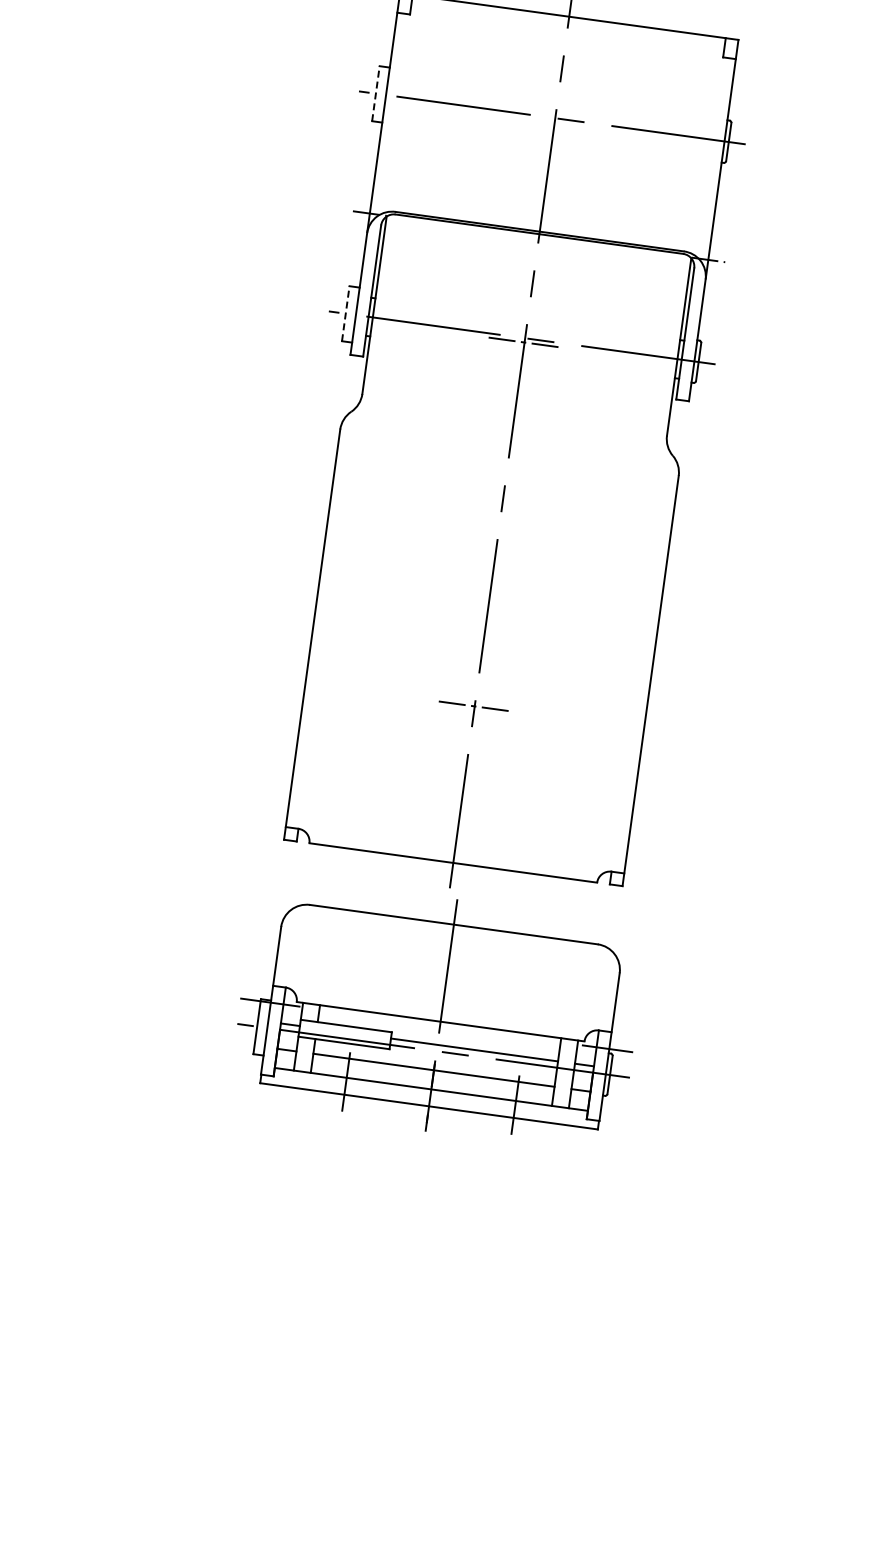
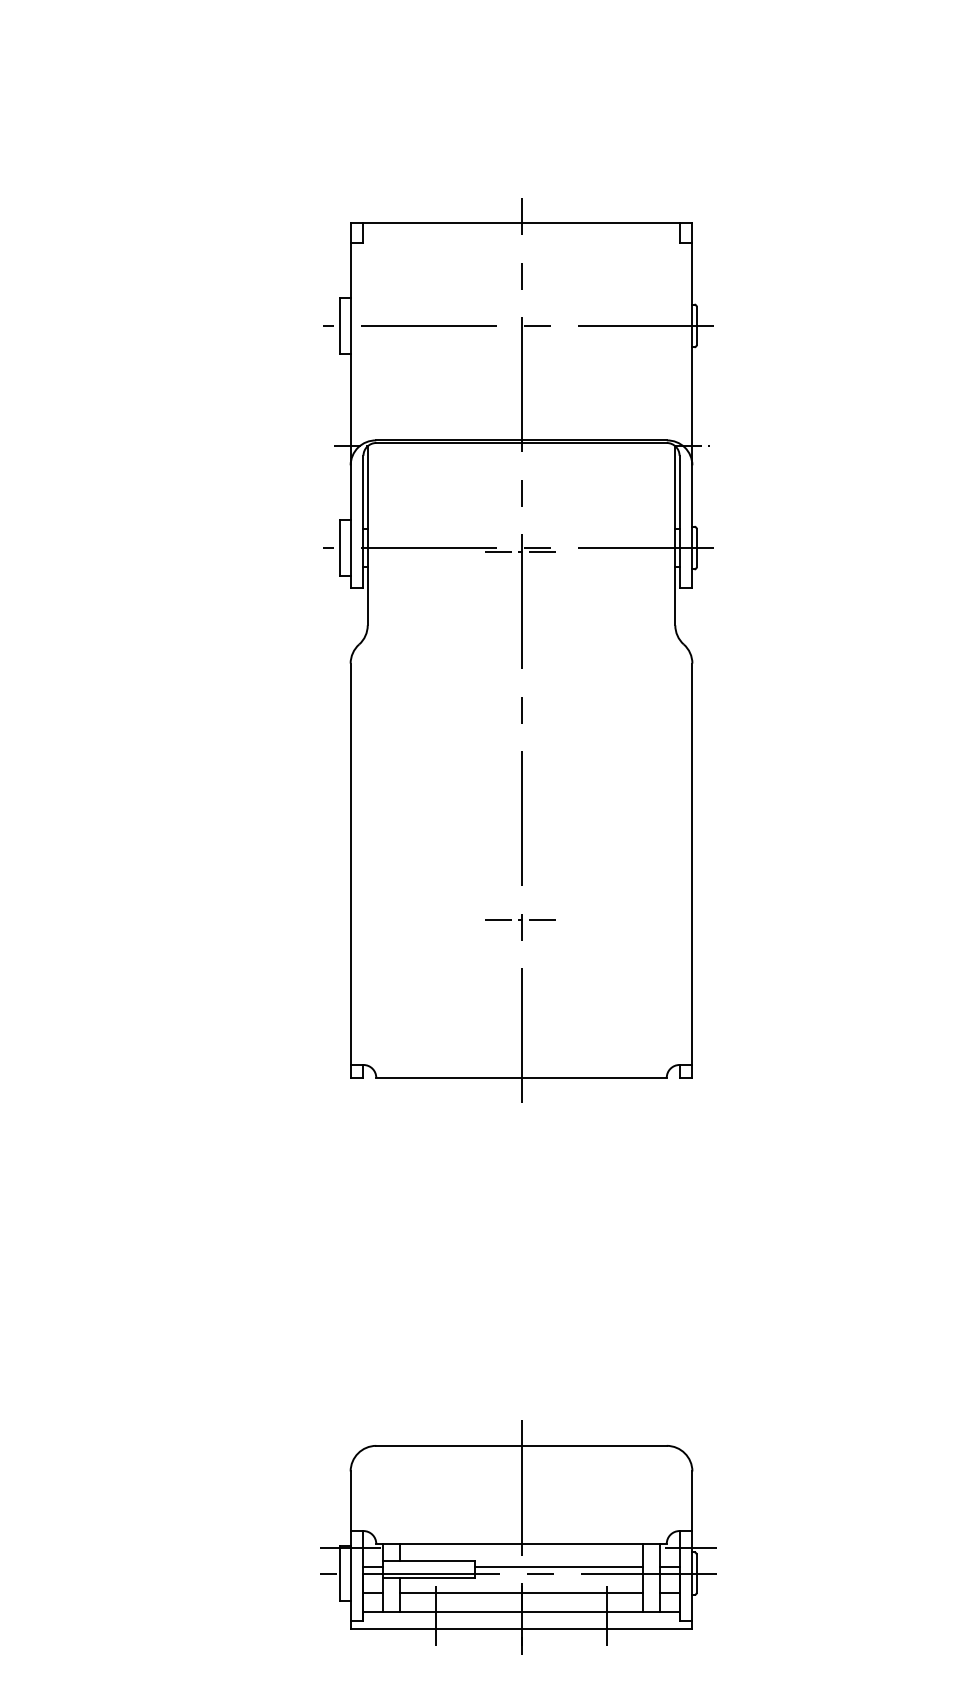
line: (376, 93) -> (340, 325), dashed -> solid
line: (345, 314) -> (340, 548), dashed -> solid
part: (438, 1015) -> (518, 1537), moved

